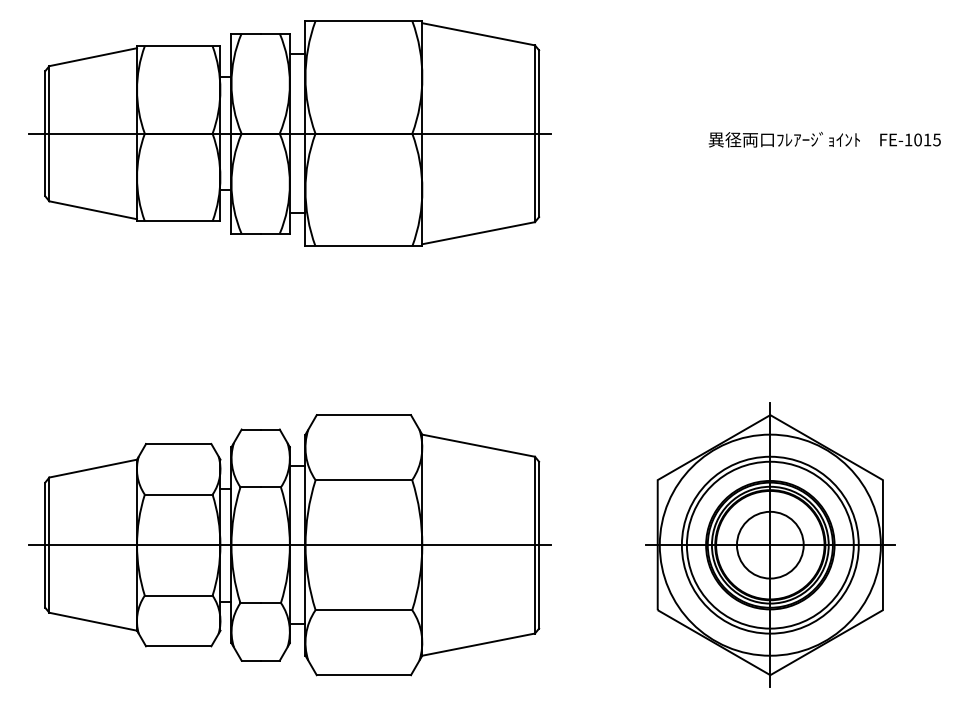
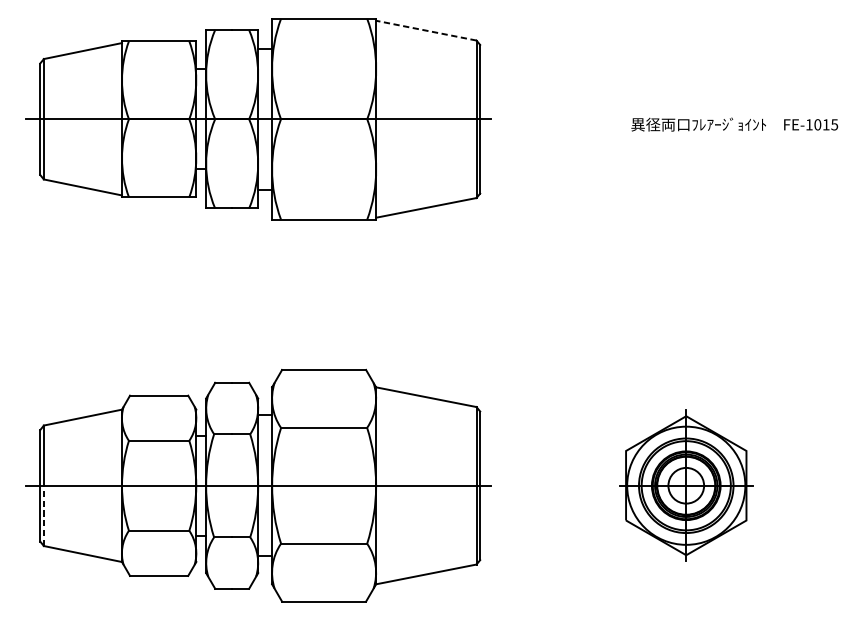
line: (478, 34) -> (426, 30), solid -> dashed
part: (770, 544) -> (686, 485), size x0.6
line: (49, 578) -> (44, 515), solid -> dashed

